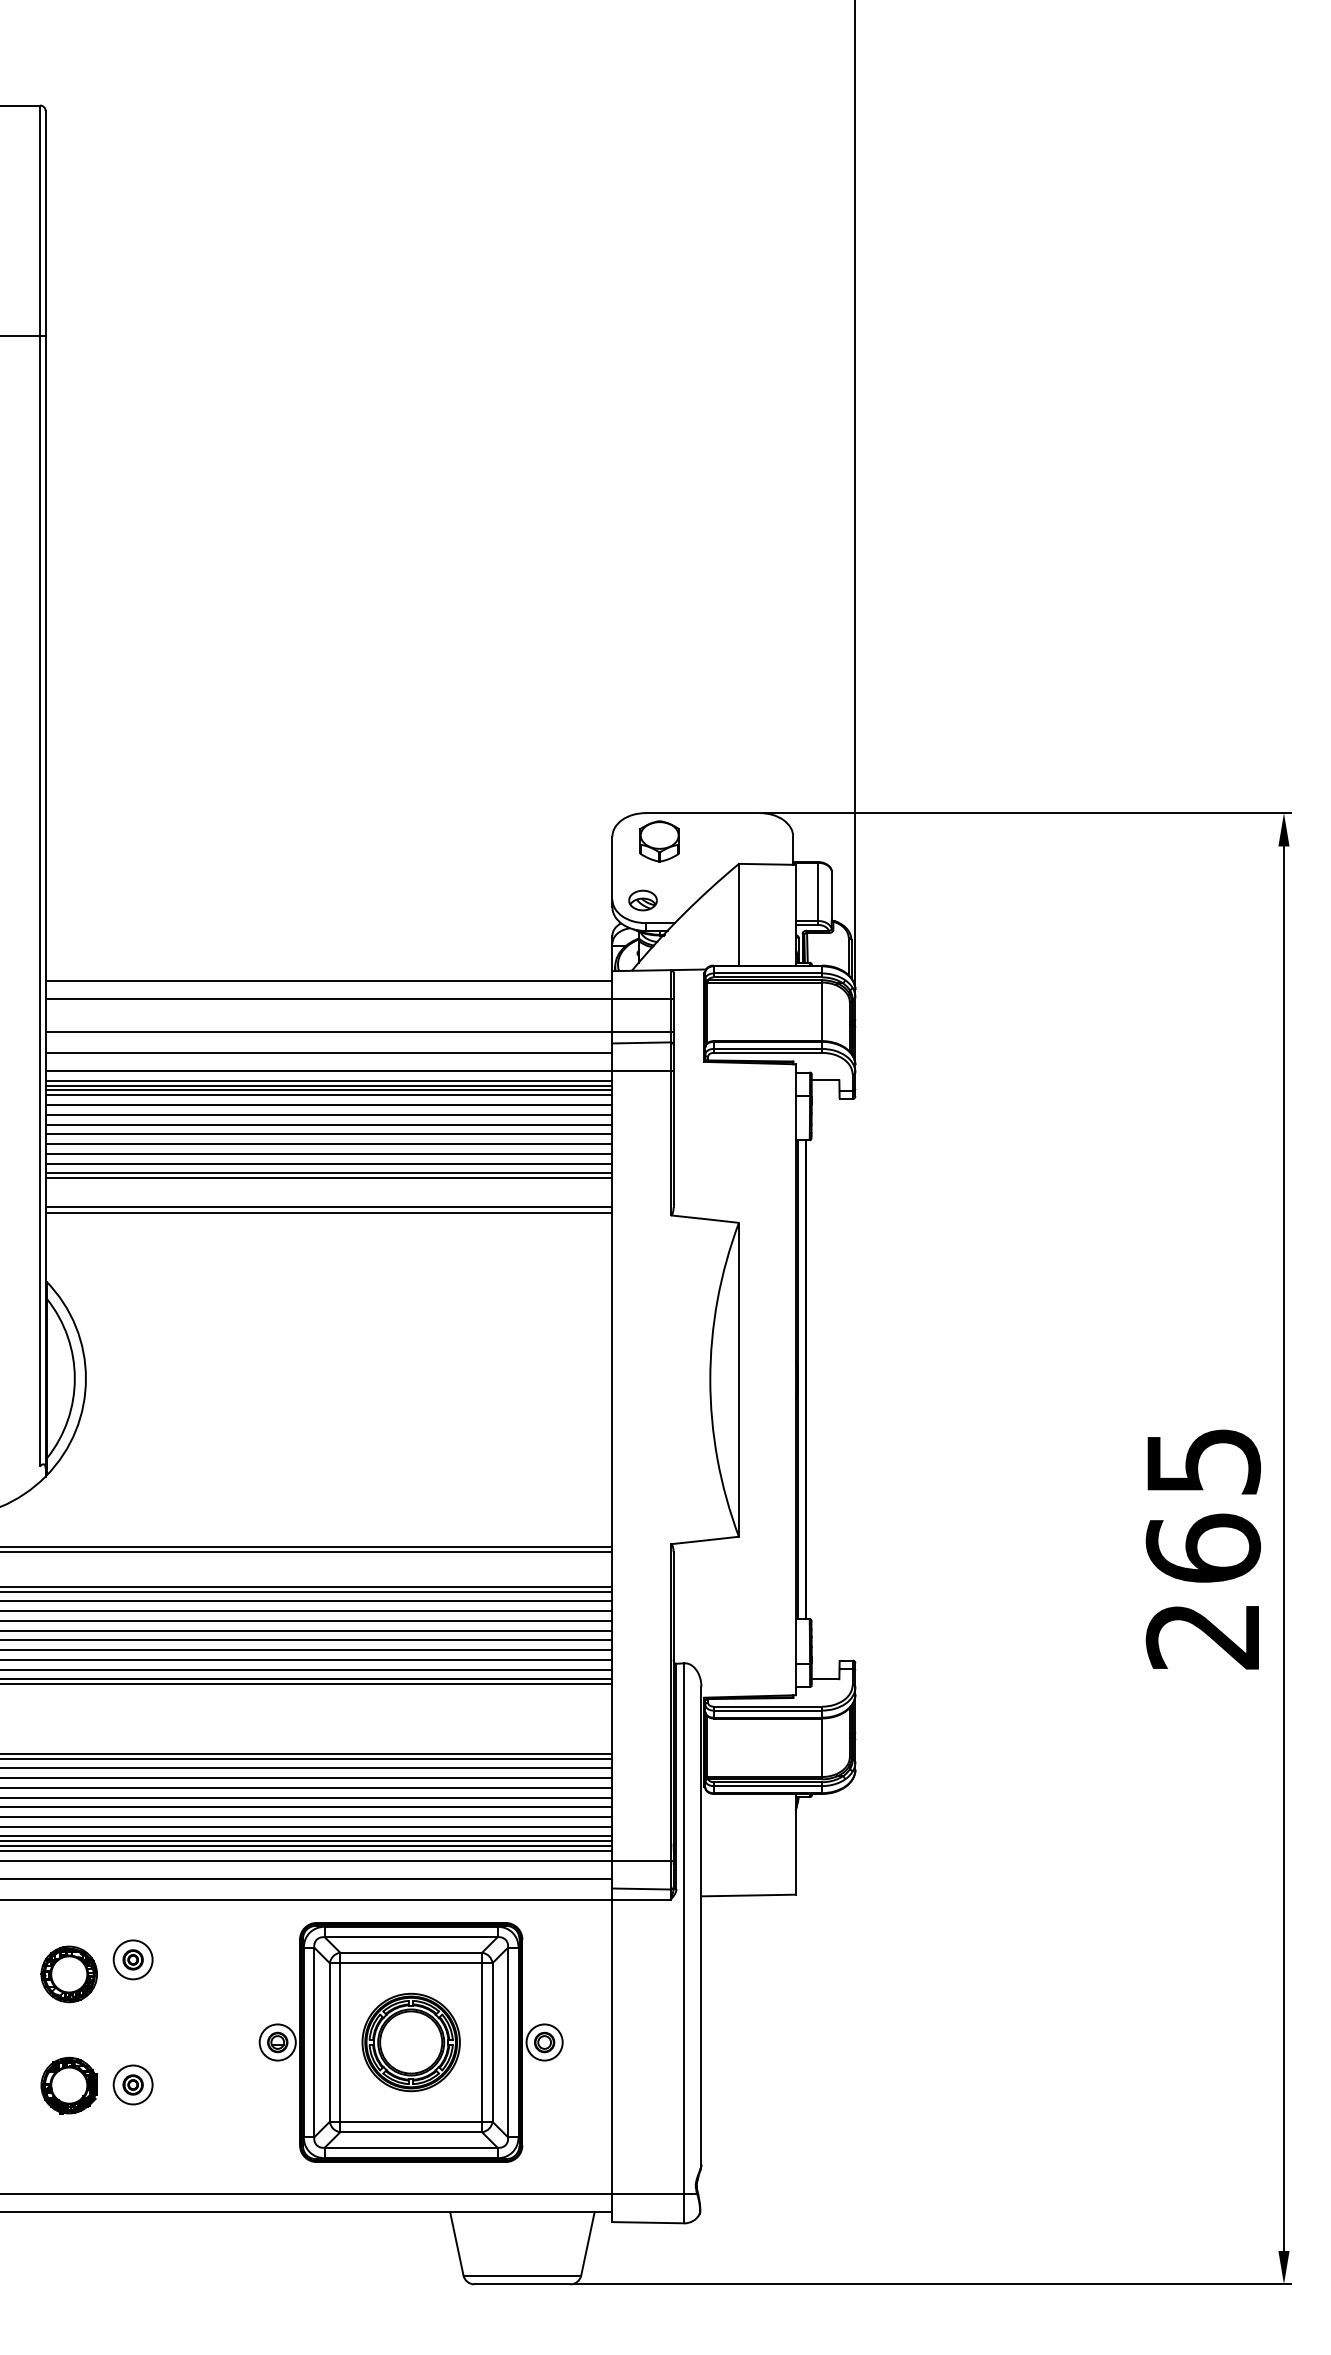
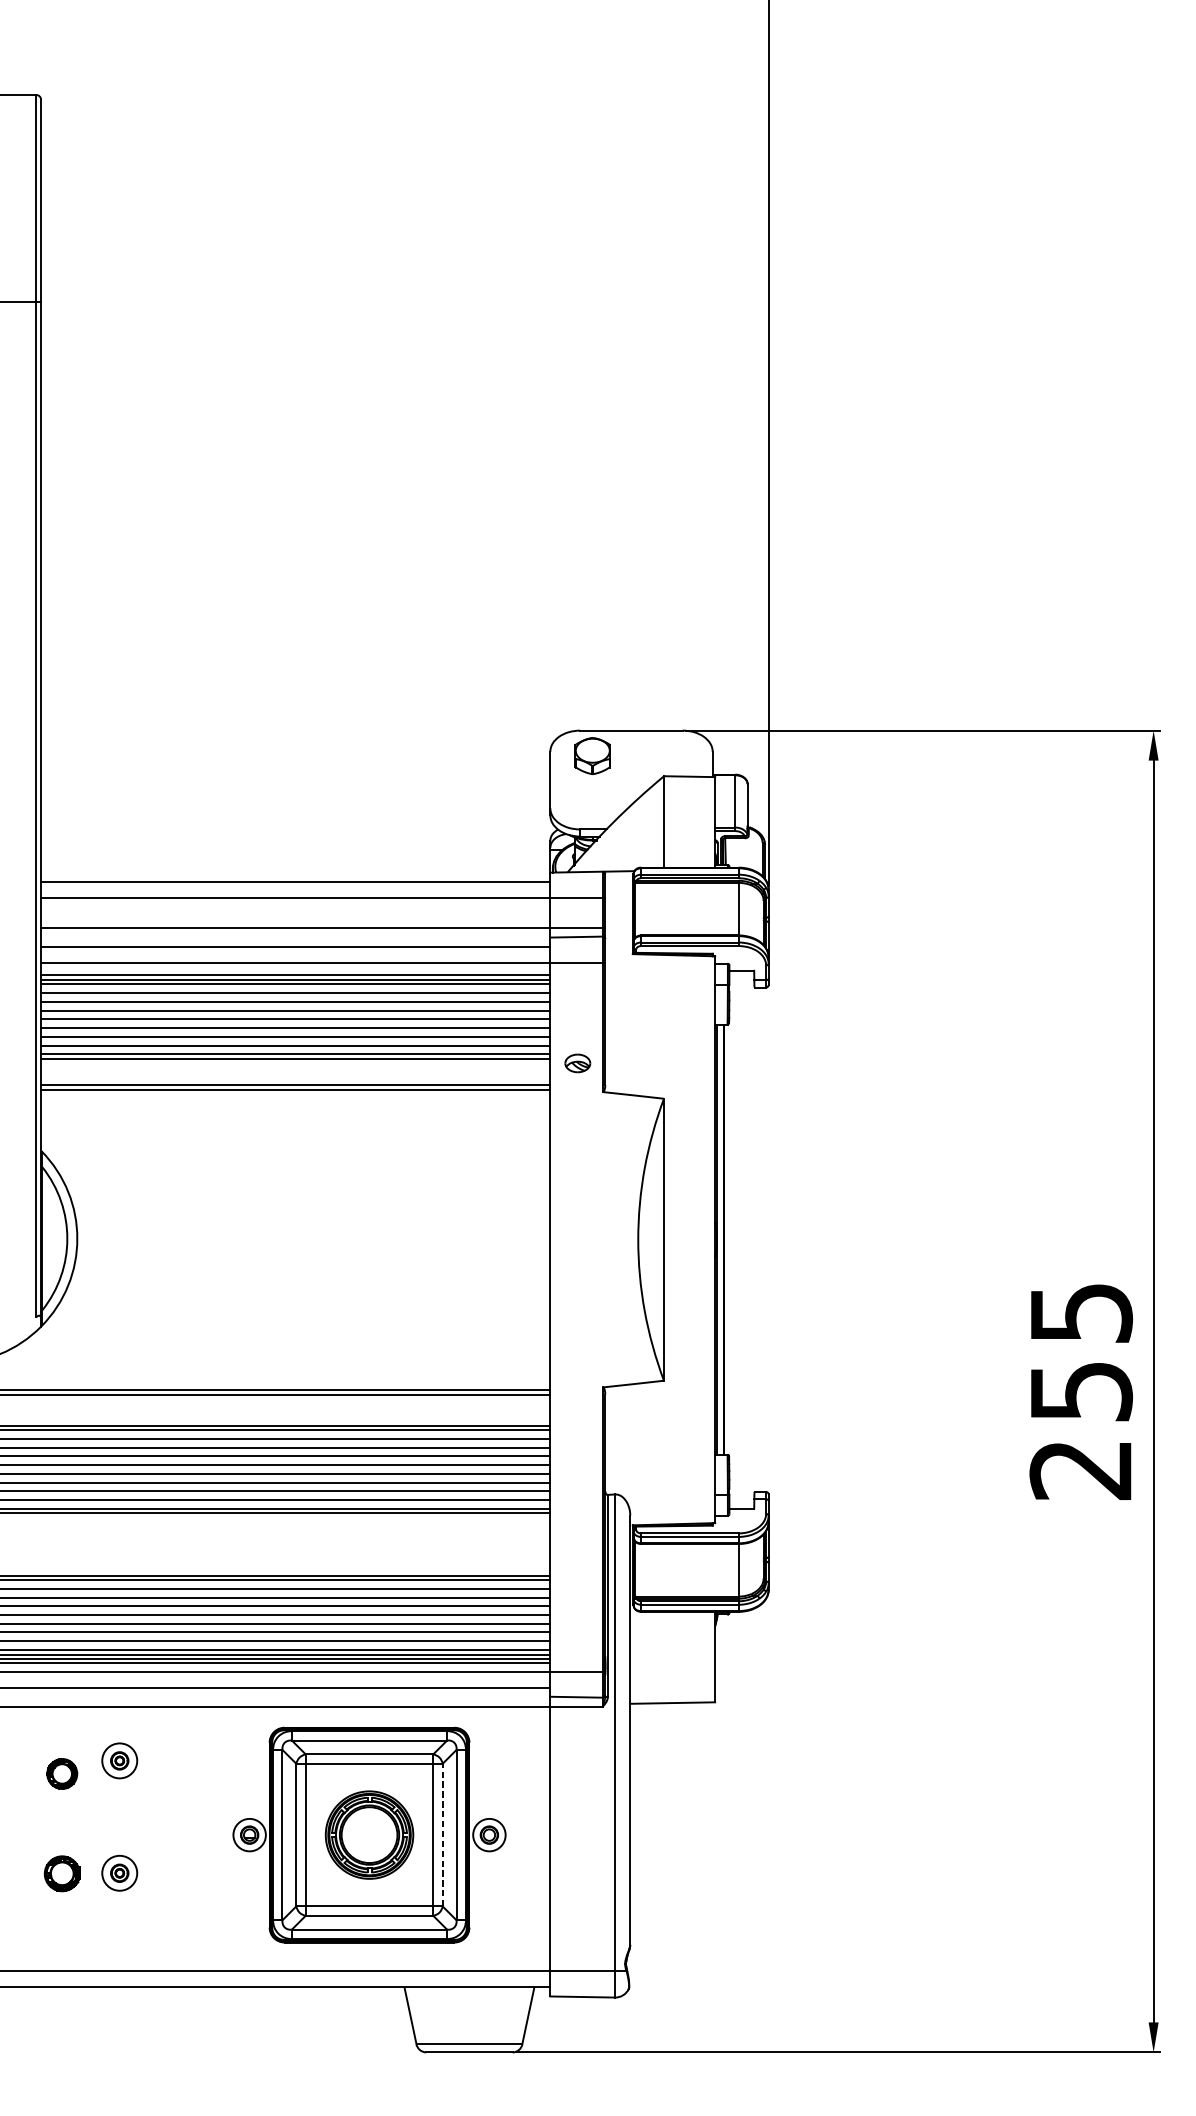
part: (642, 900) -> (577, 1063), moved
line: (328, 1081) -> (295, 971), removed
text: (1203, 1547) -> (1081, 1390), 265 -> 255
part: (68, 1974) -> (61, 1774), size x0.6
line: (492, 2041) -> (442, 1834), solid -> dashed
part: (68, 2085) -> (61, 1873), size x0.7

